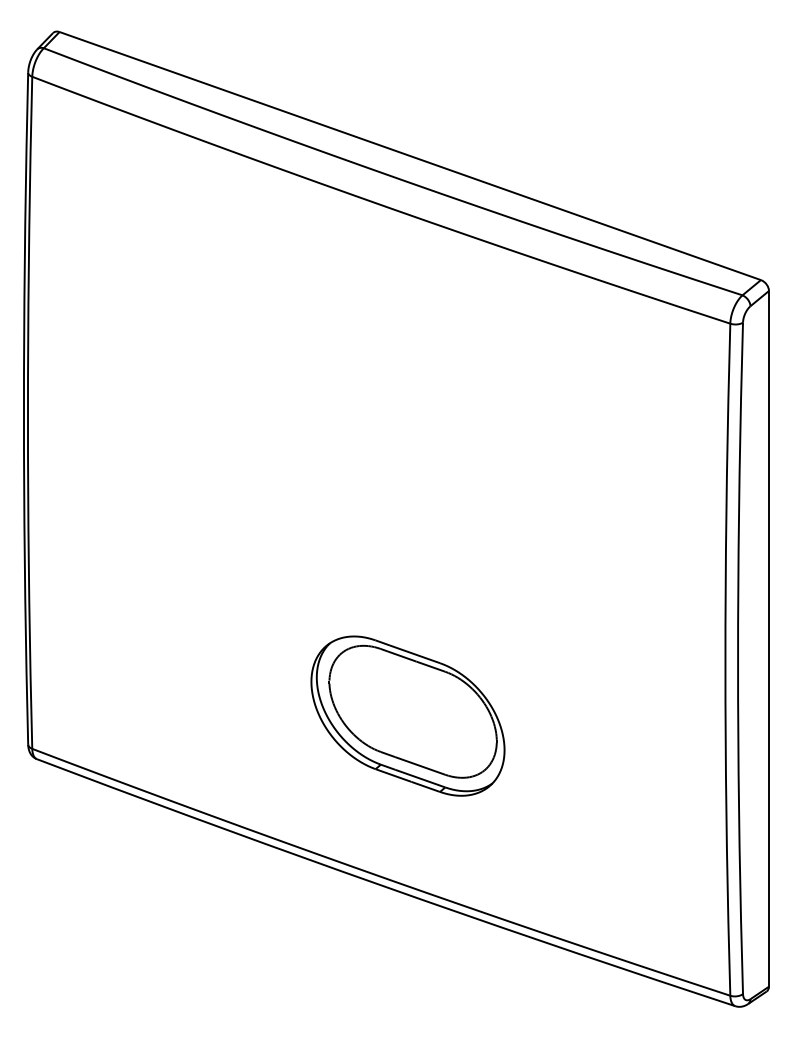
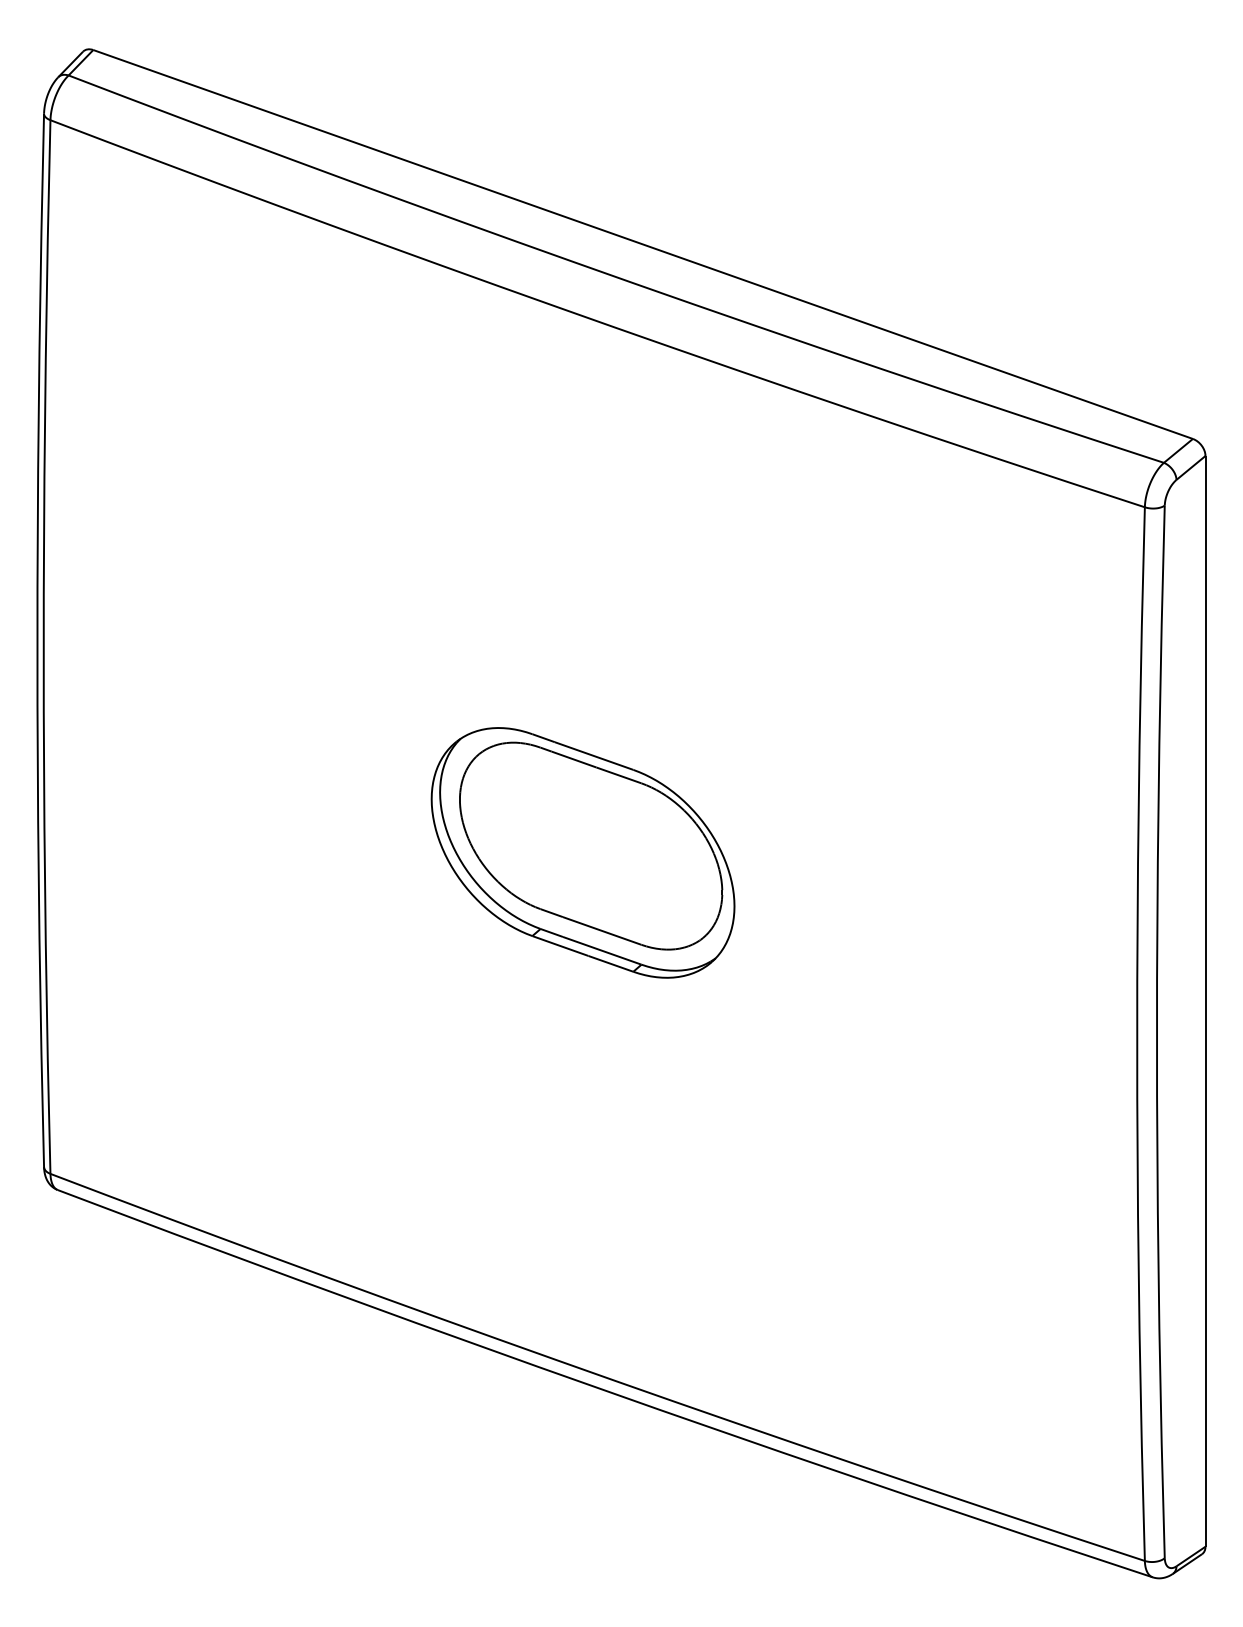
part: (407, 715) -> (582, 851), moved

